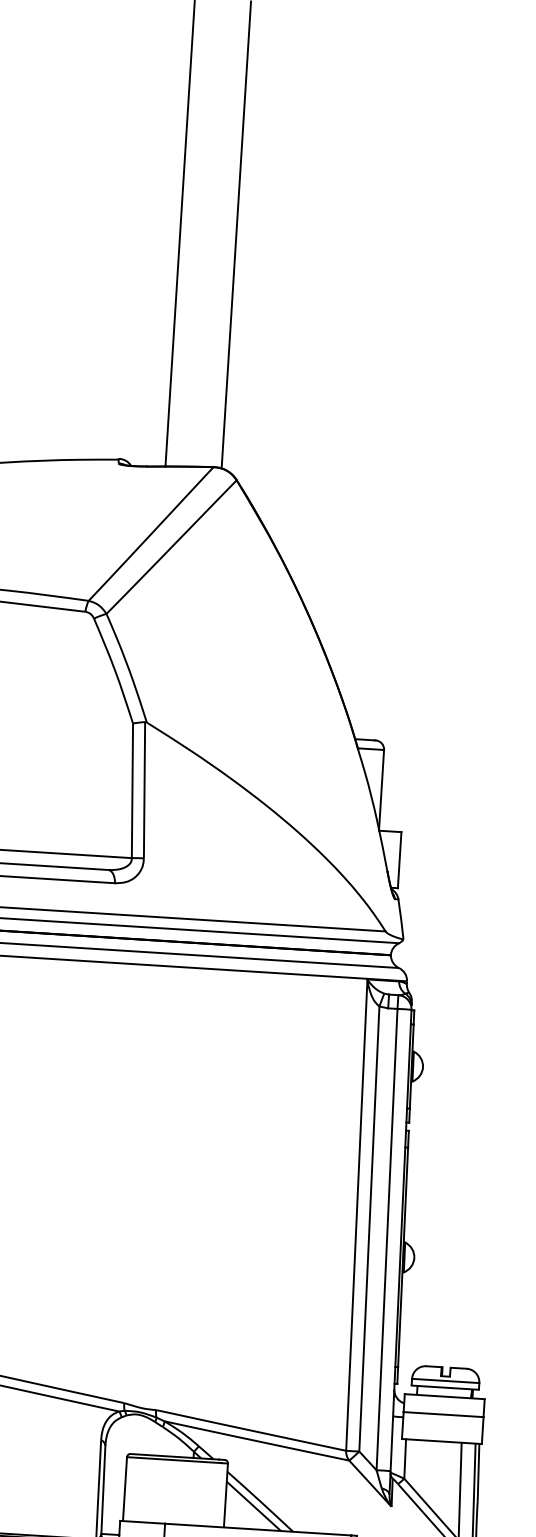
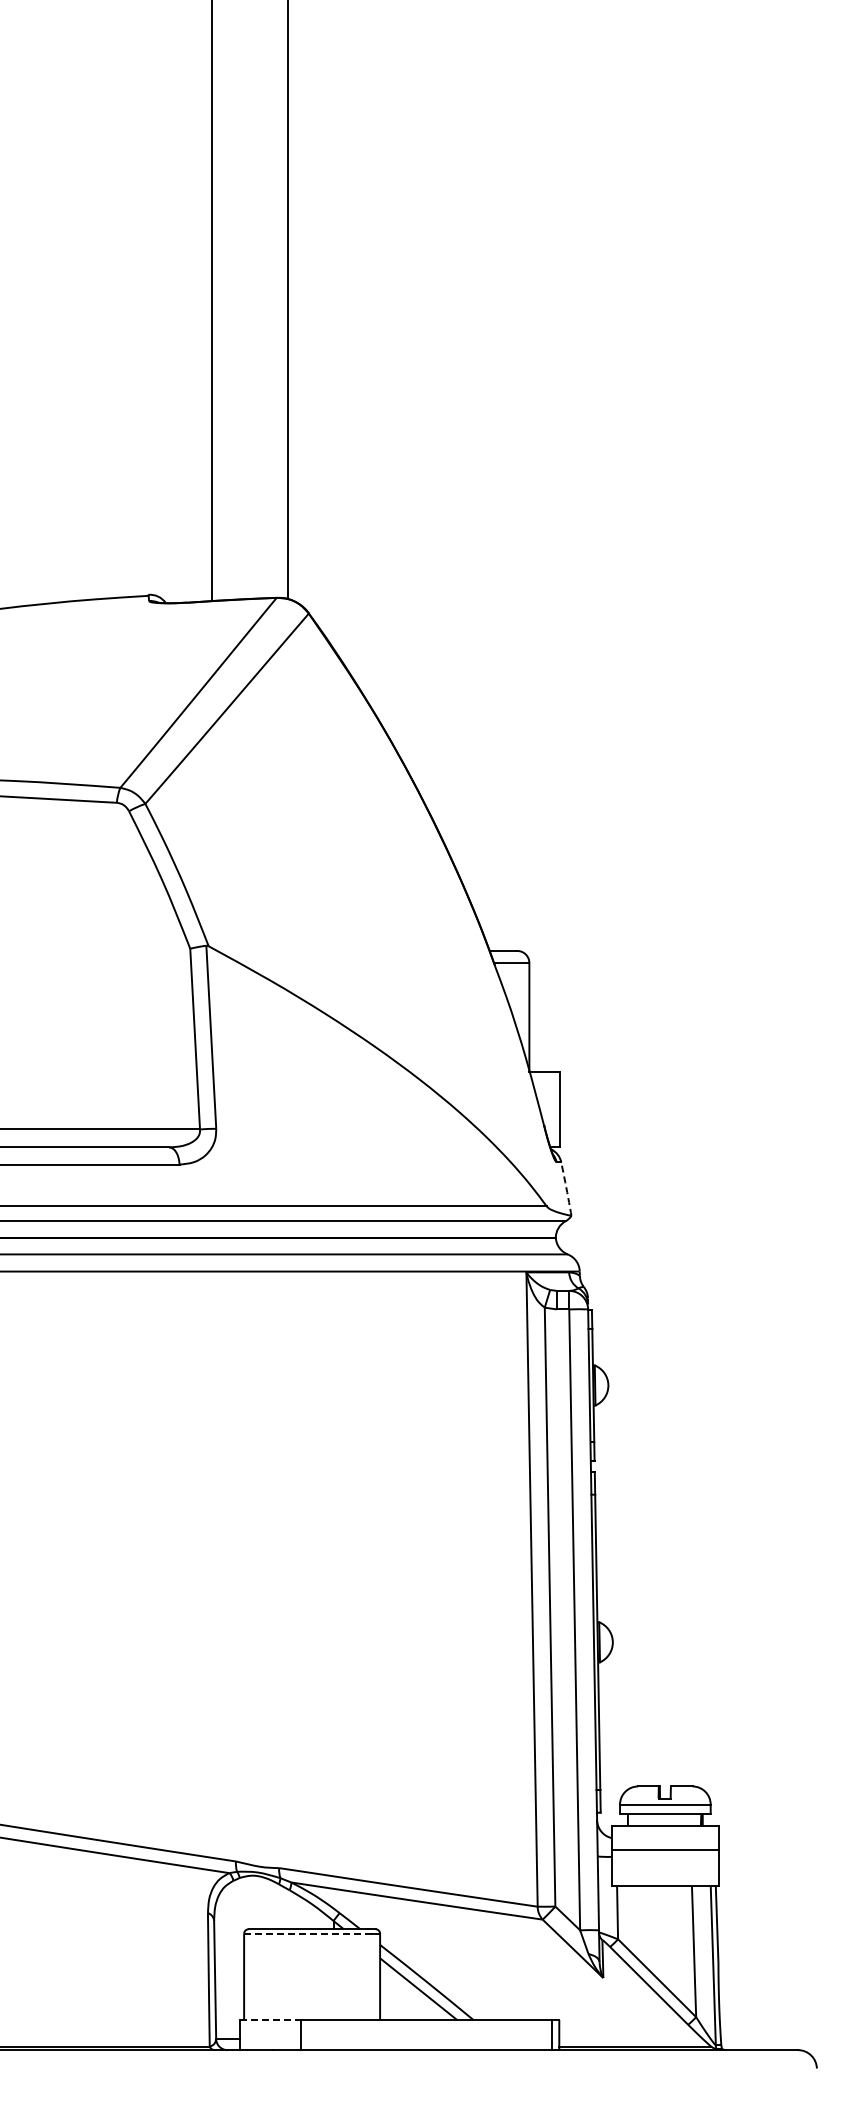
arc: (401, 919) -> (566, 1189), solid -> dashed
line: (174, 1459) -> (308, 1933), solid -> dashed
line: (143, 1522) -> (271, 2019), solid -> dashed

